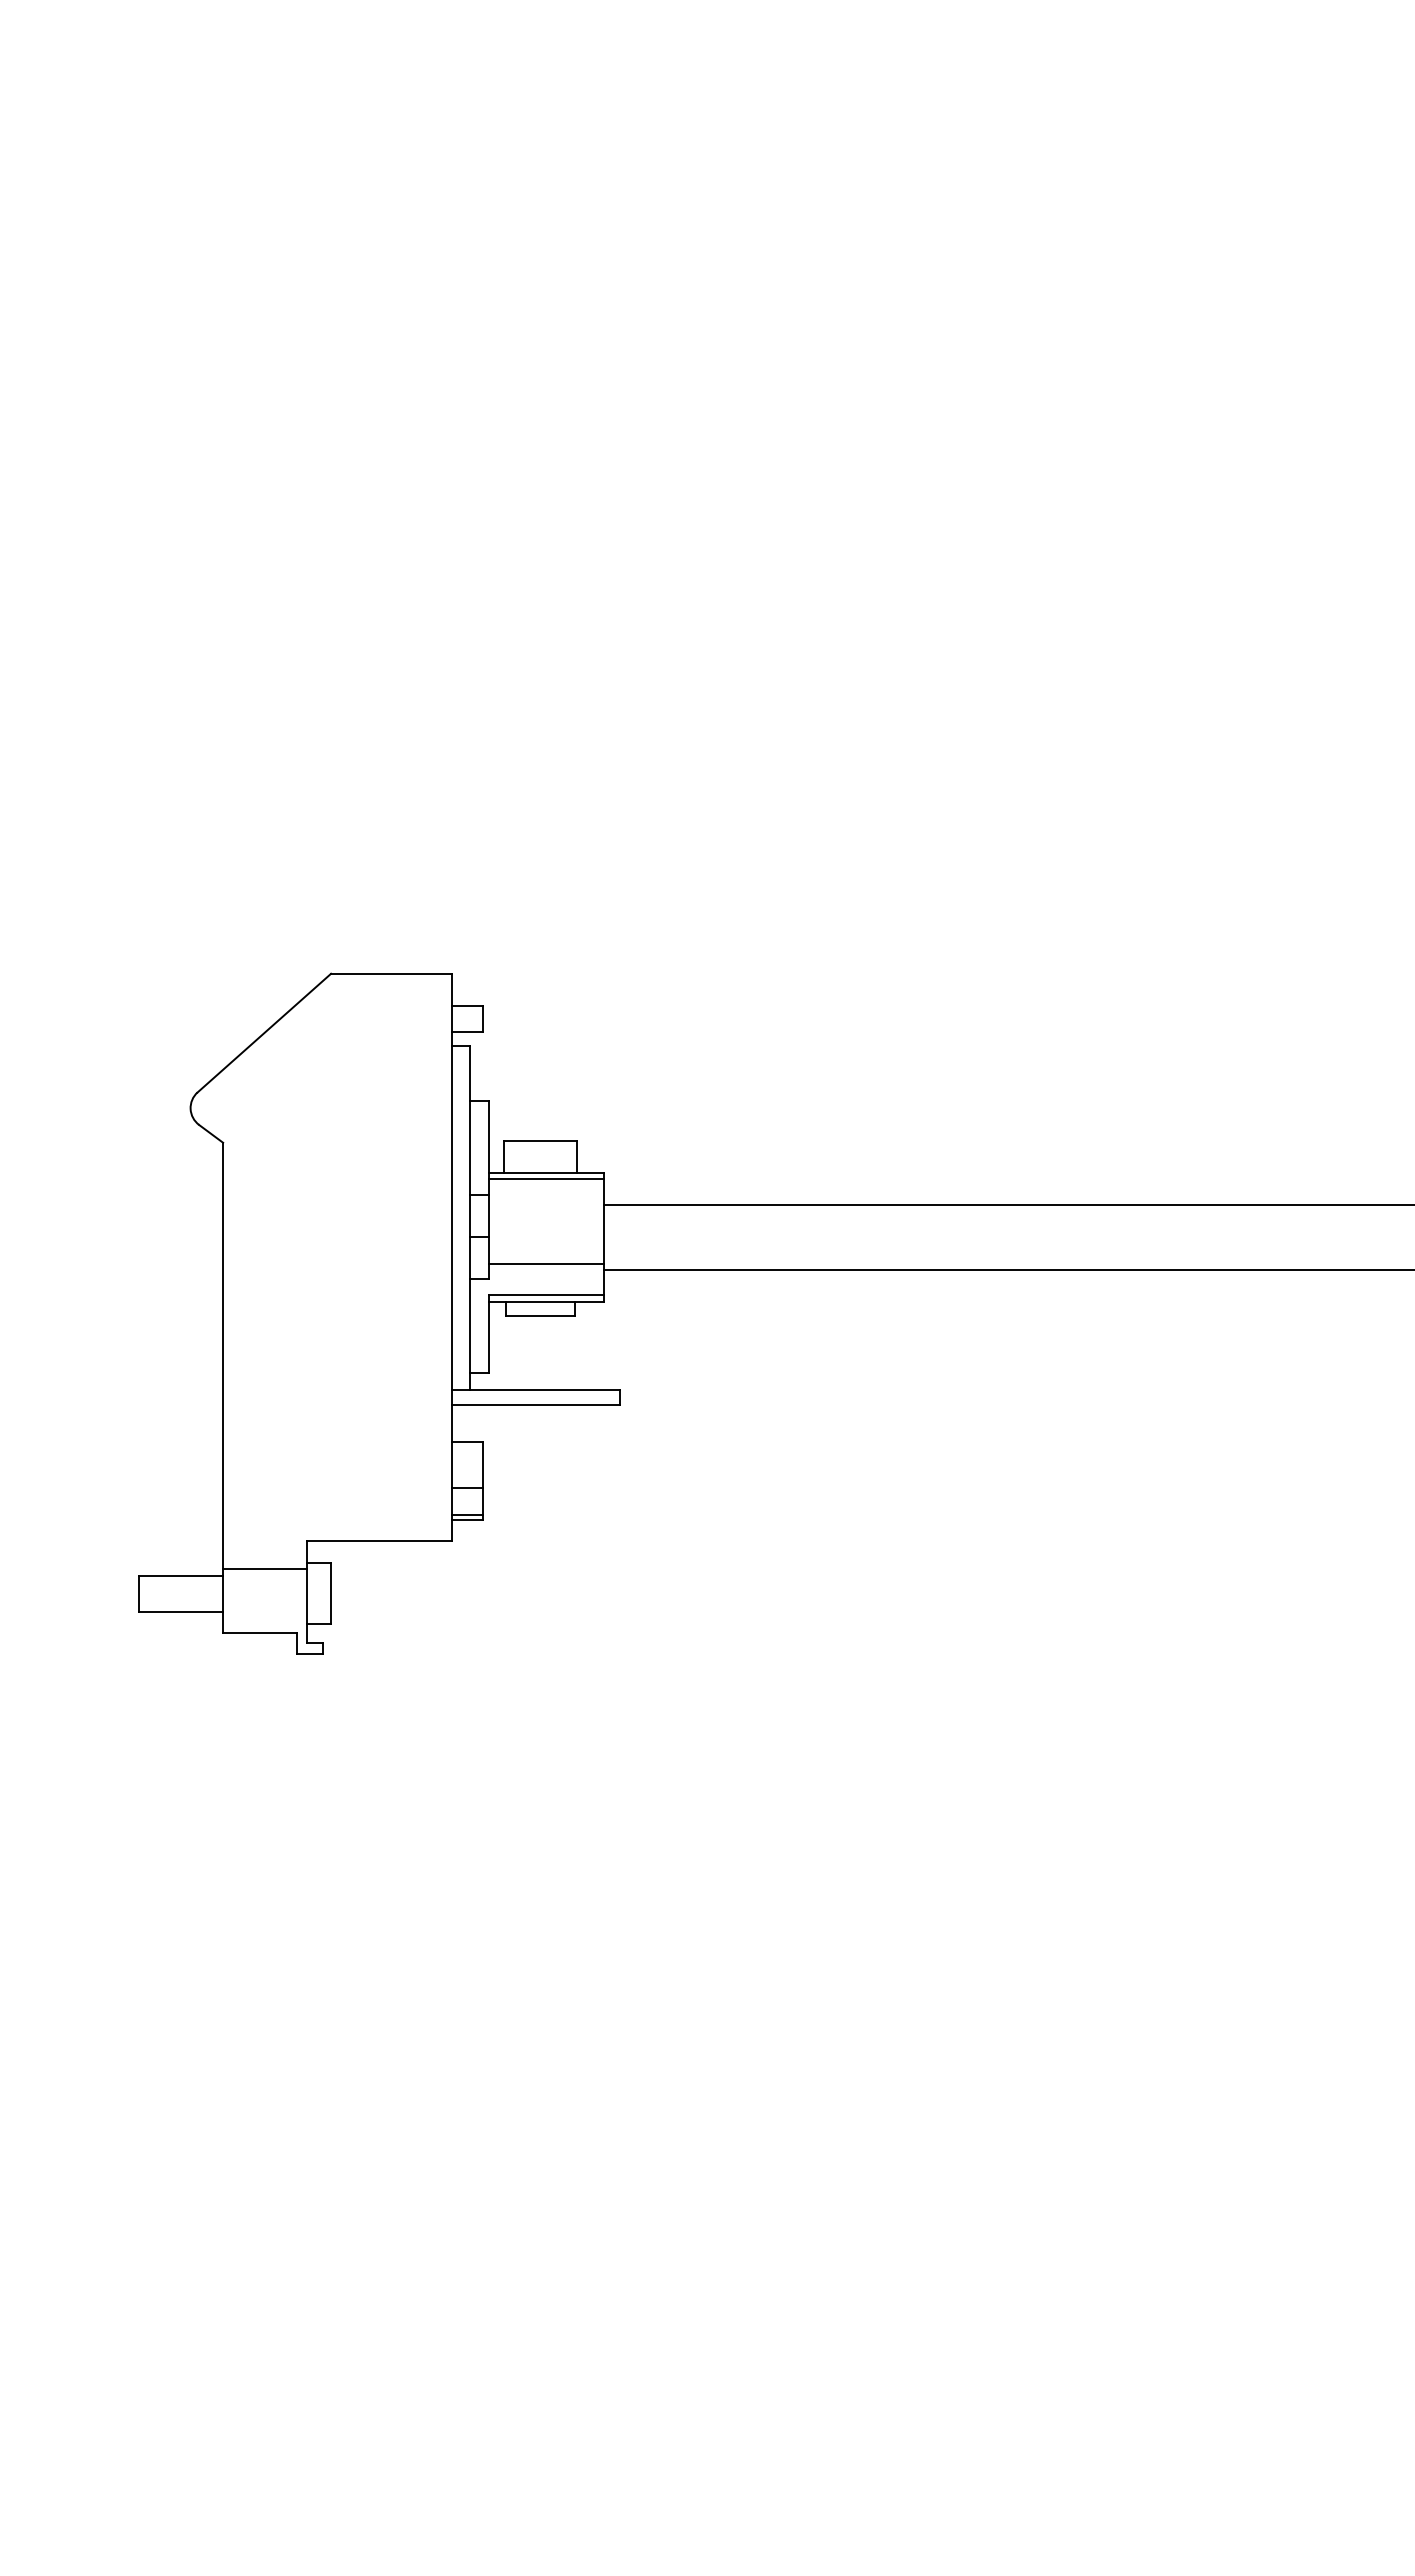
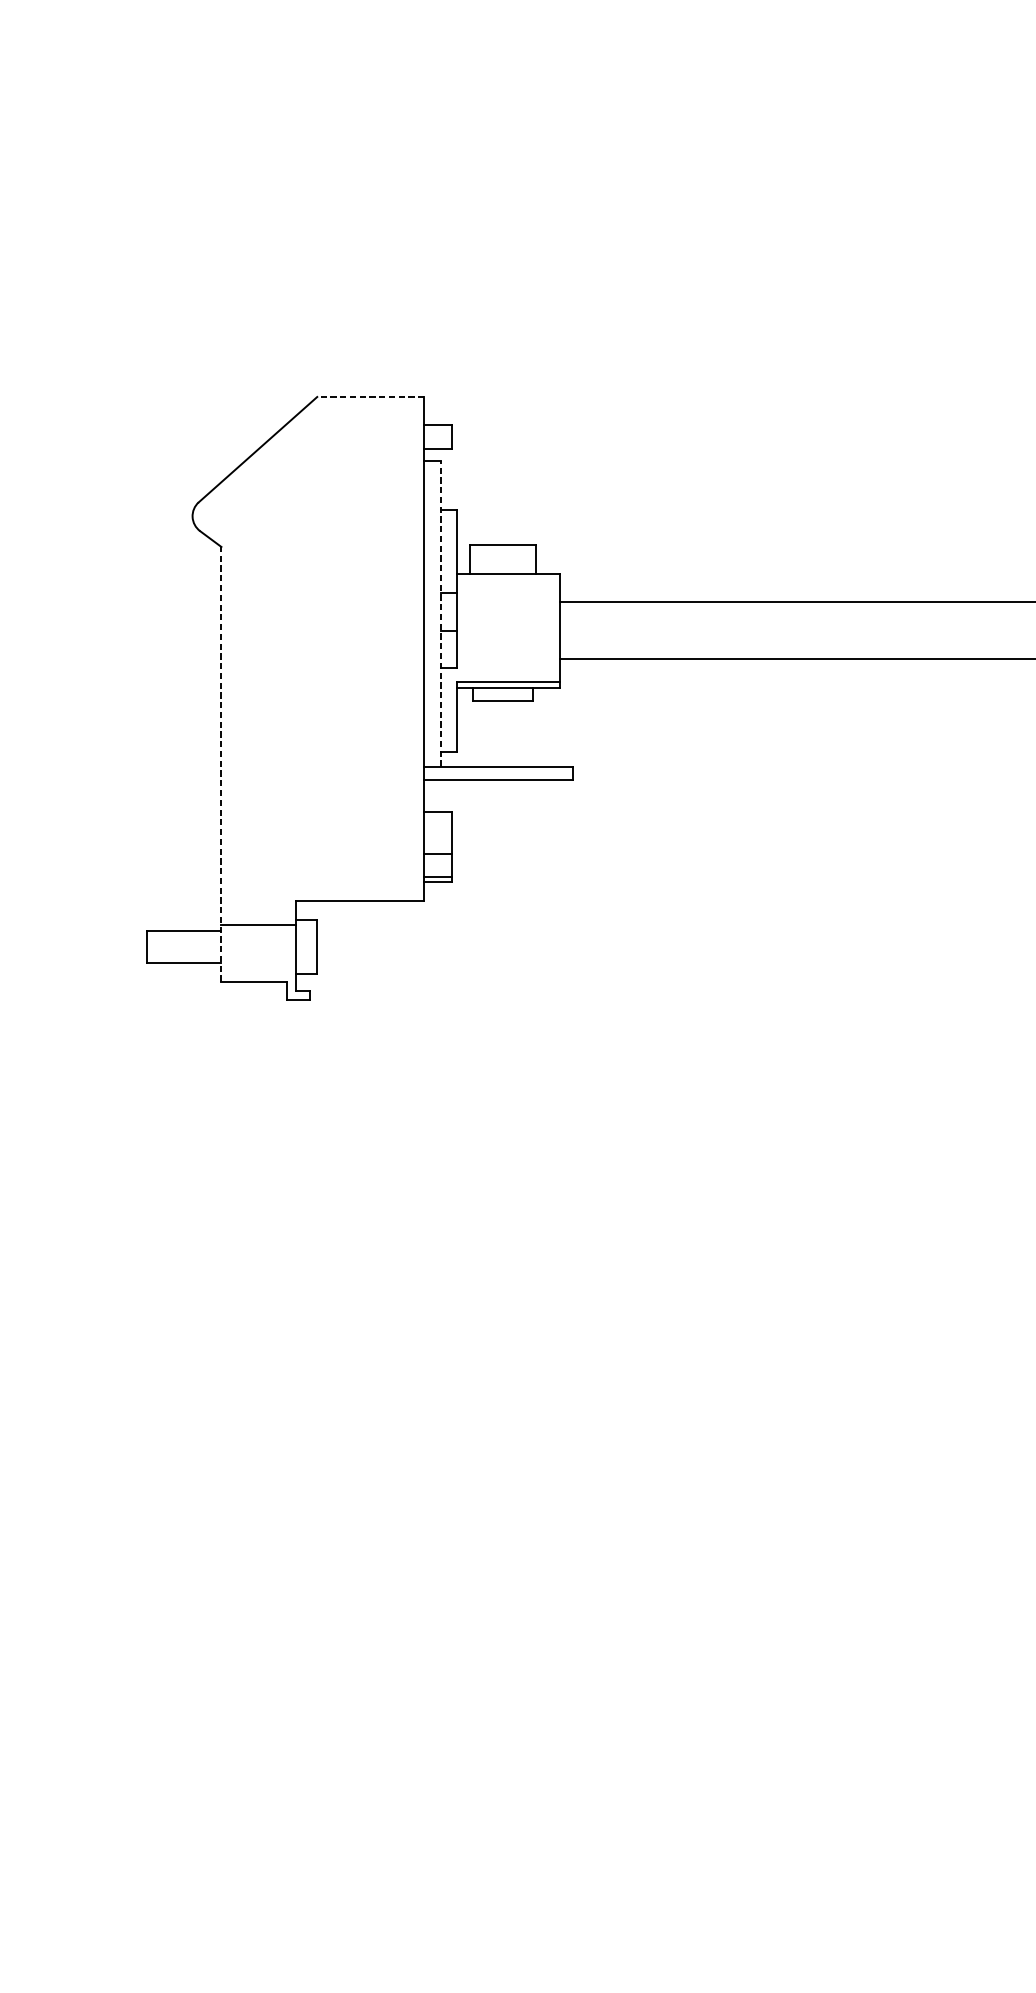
line: (390, 973) -> (369, 396), solid -> dashed
line: (546, 1179) -> (508, 579), removed
line: (470, 1217) -> (440, 613), solid -> dashed
line: (546, 1263) -> (508, 654), removed
line: (223, 1387) -> (221, 764), solid -> dashed

